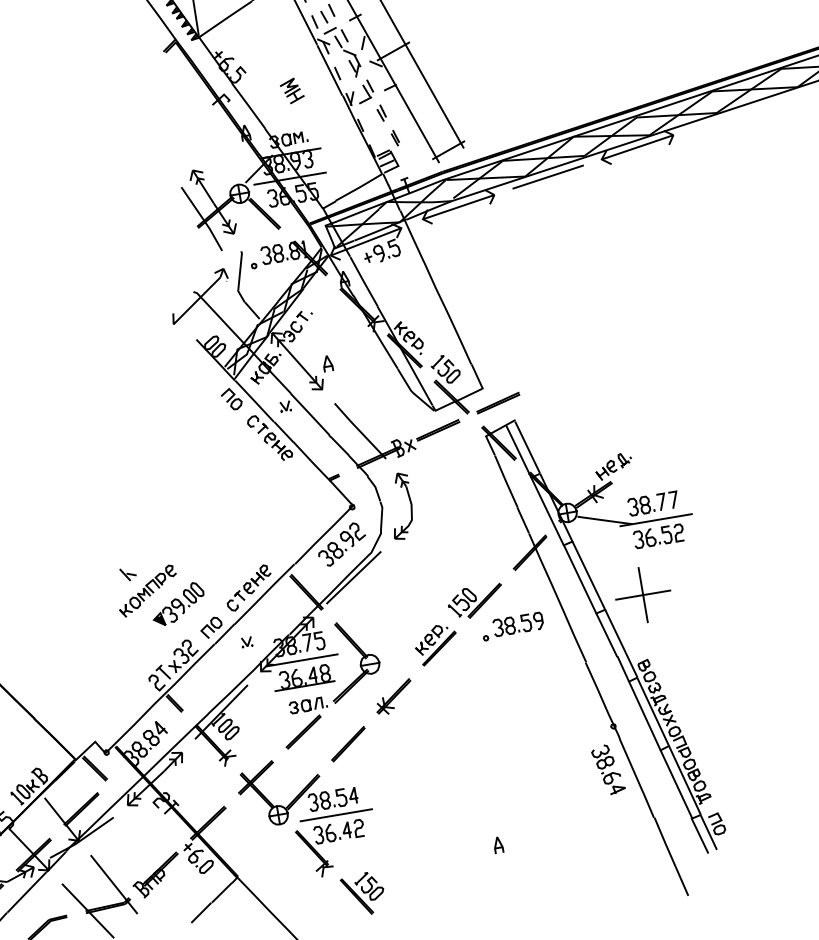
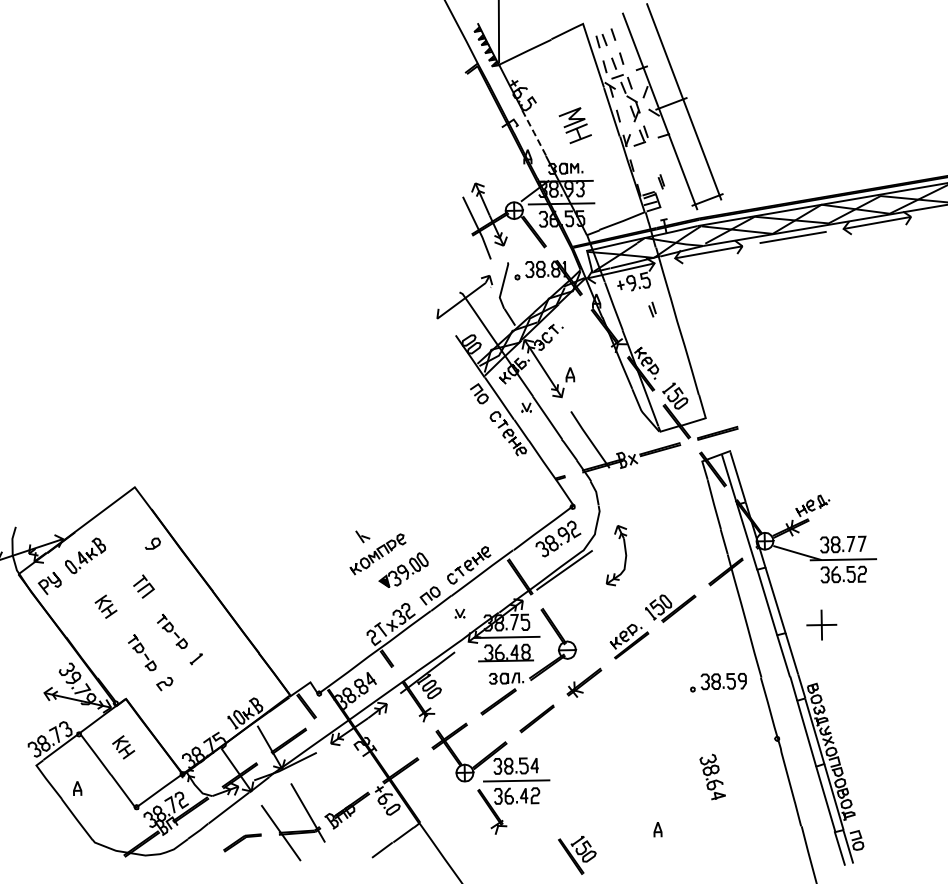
part: (292, 90) -> (575, 125), size x1.6
line: (248, 105) -> (534, 132), solid -> dashed
part: (381, 113) -> (652, 309), moved
part: (408, 500) -> (624, 551), moved
part: (642, 594) -> (821, 624), size x0.6
part: (512, 626) -> (718, 682), moved
part: (608, 769) -> (712, 776), moved
part: (363, 894) -> (577, 855), moved

